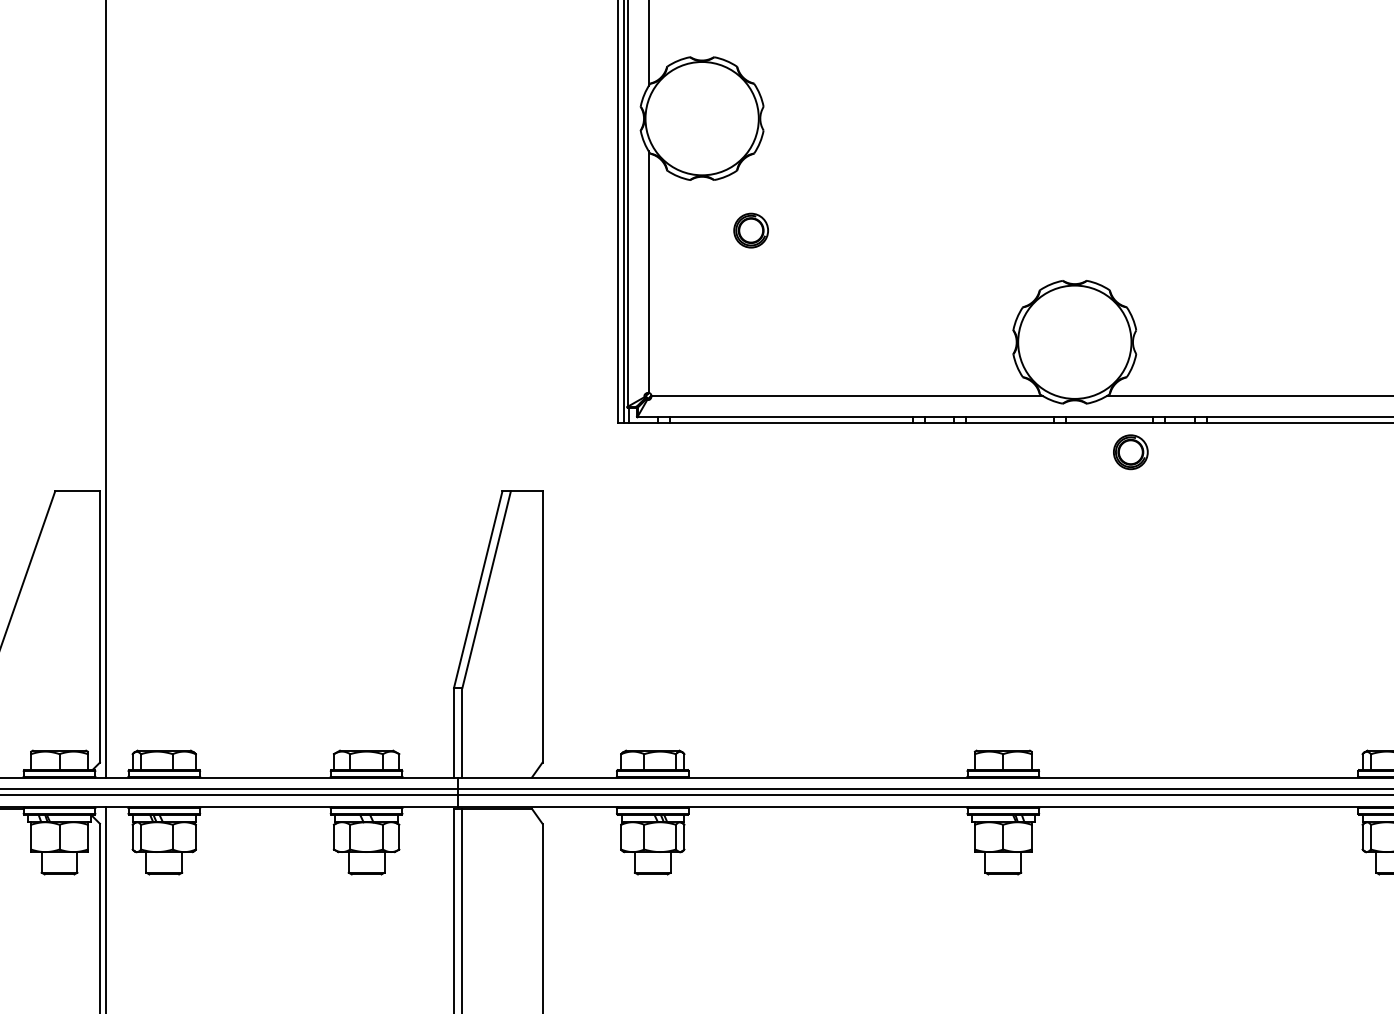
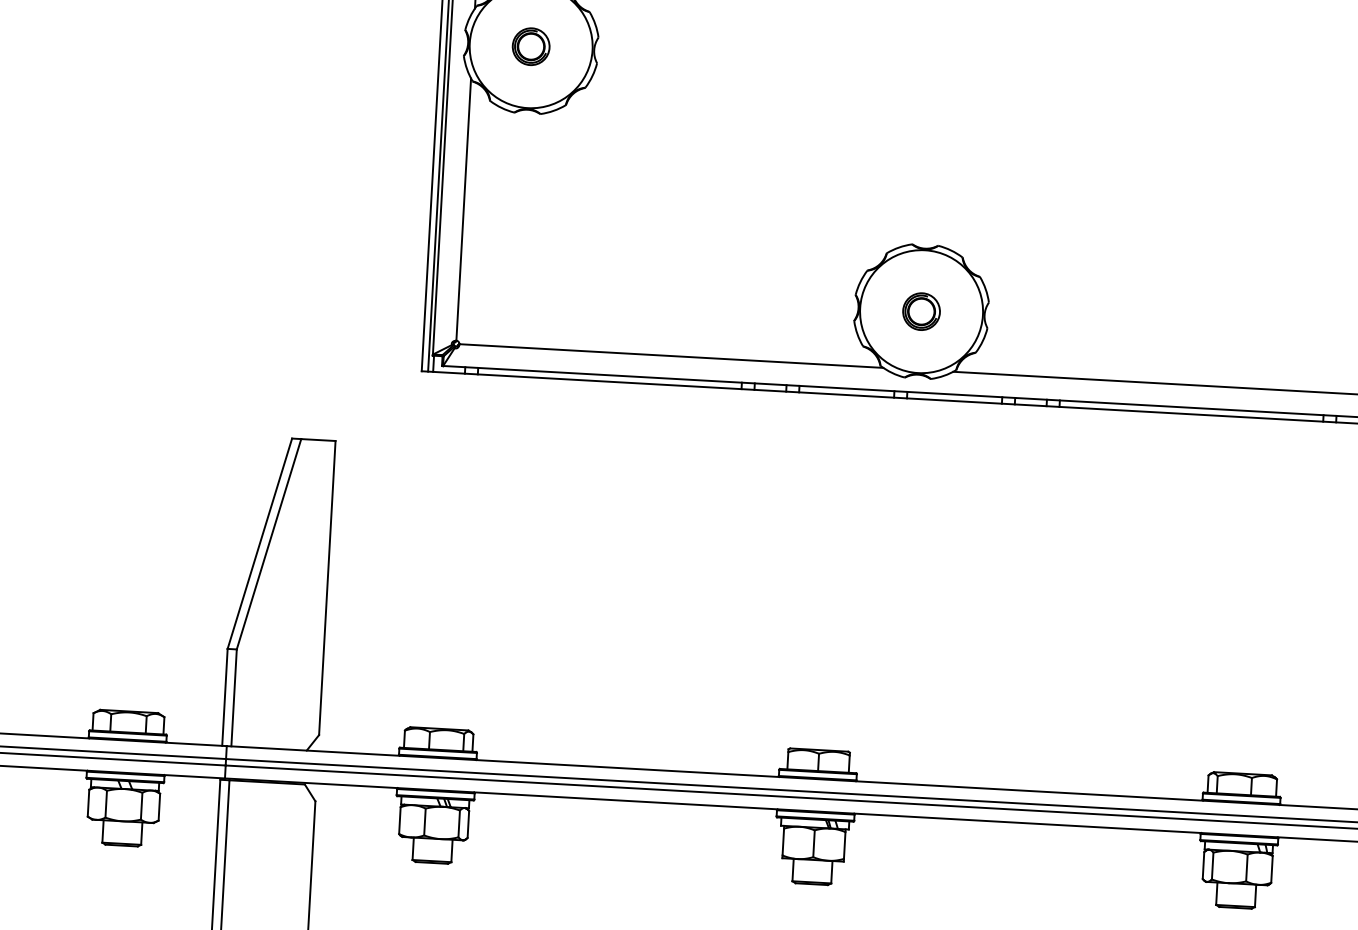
part: (750, 230) -> (530, 46), moved
part: (1130, 452) -> (921, 311), moved

